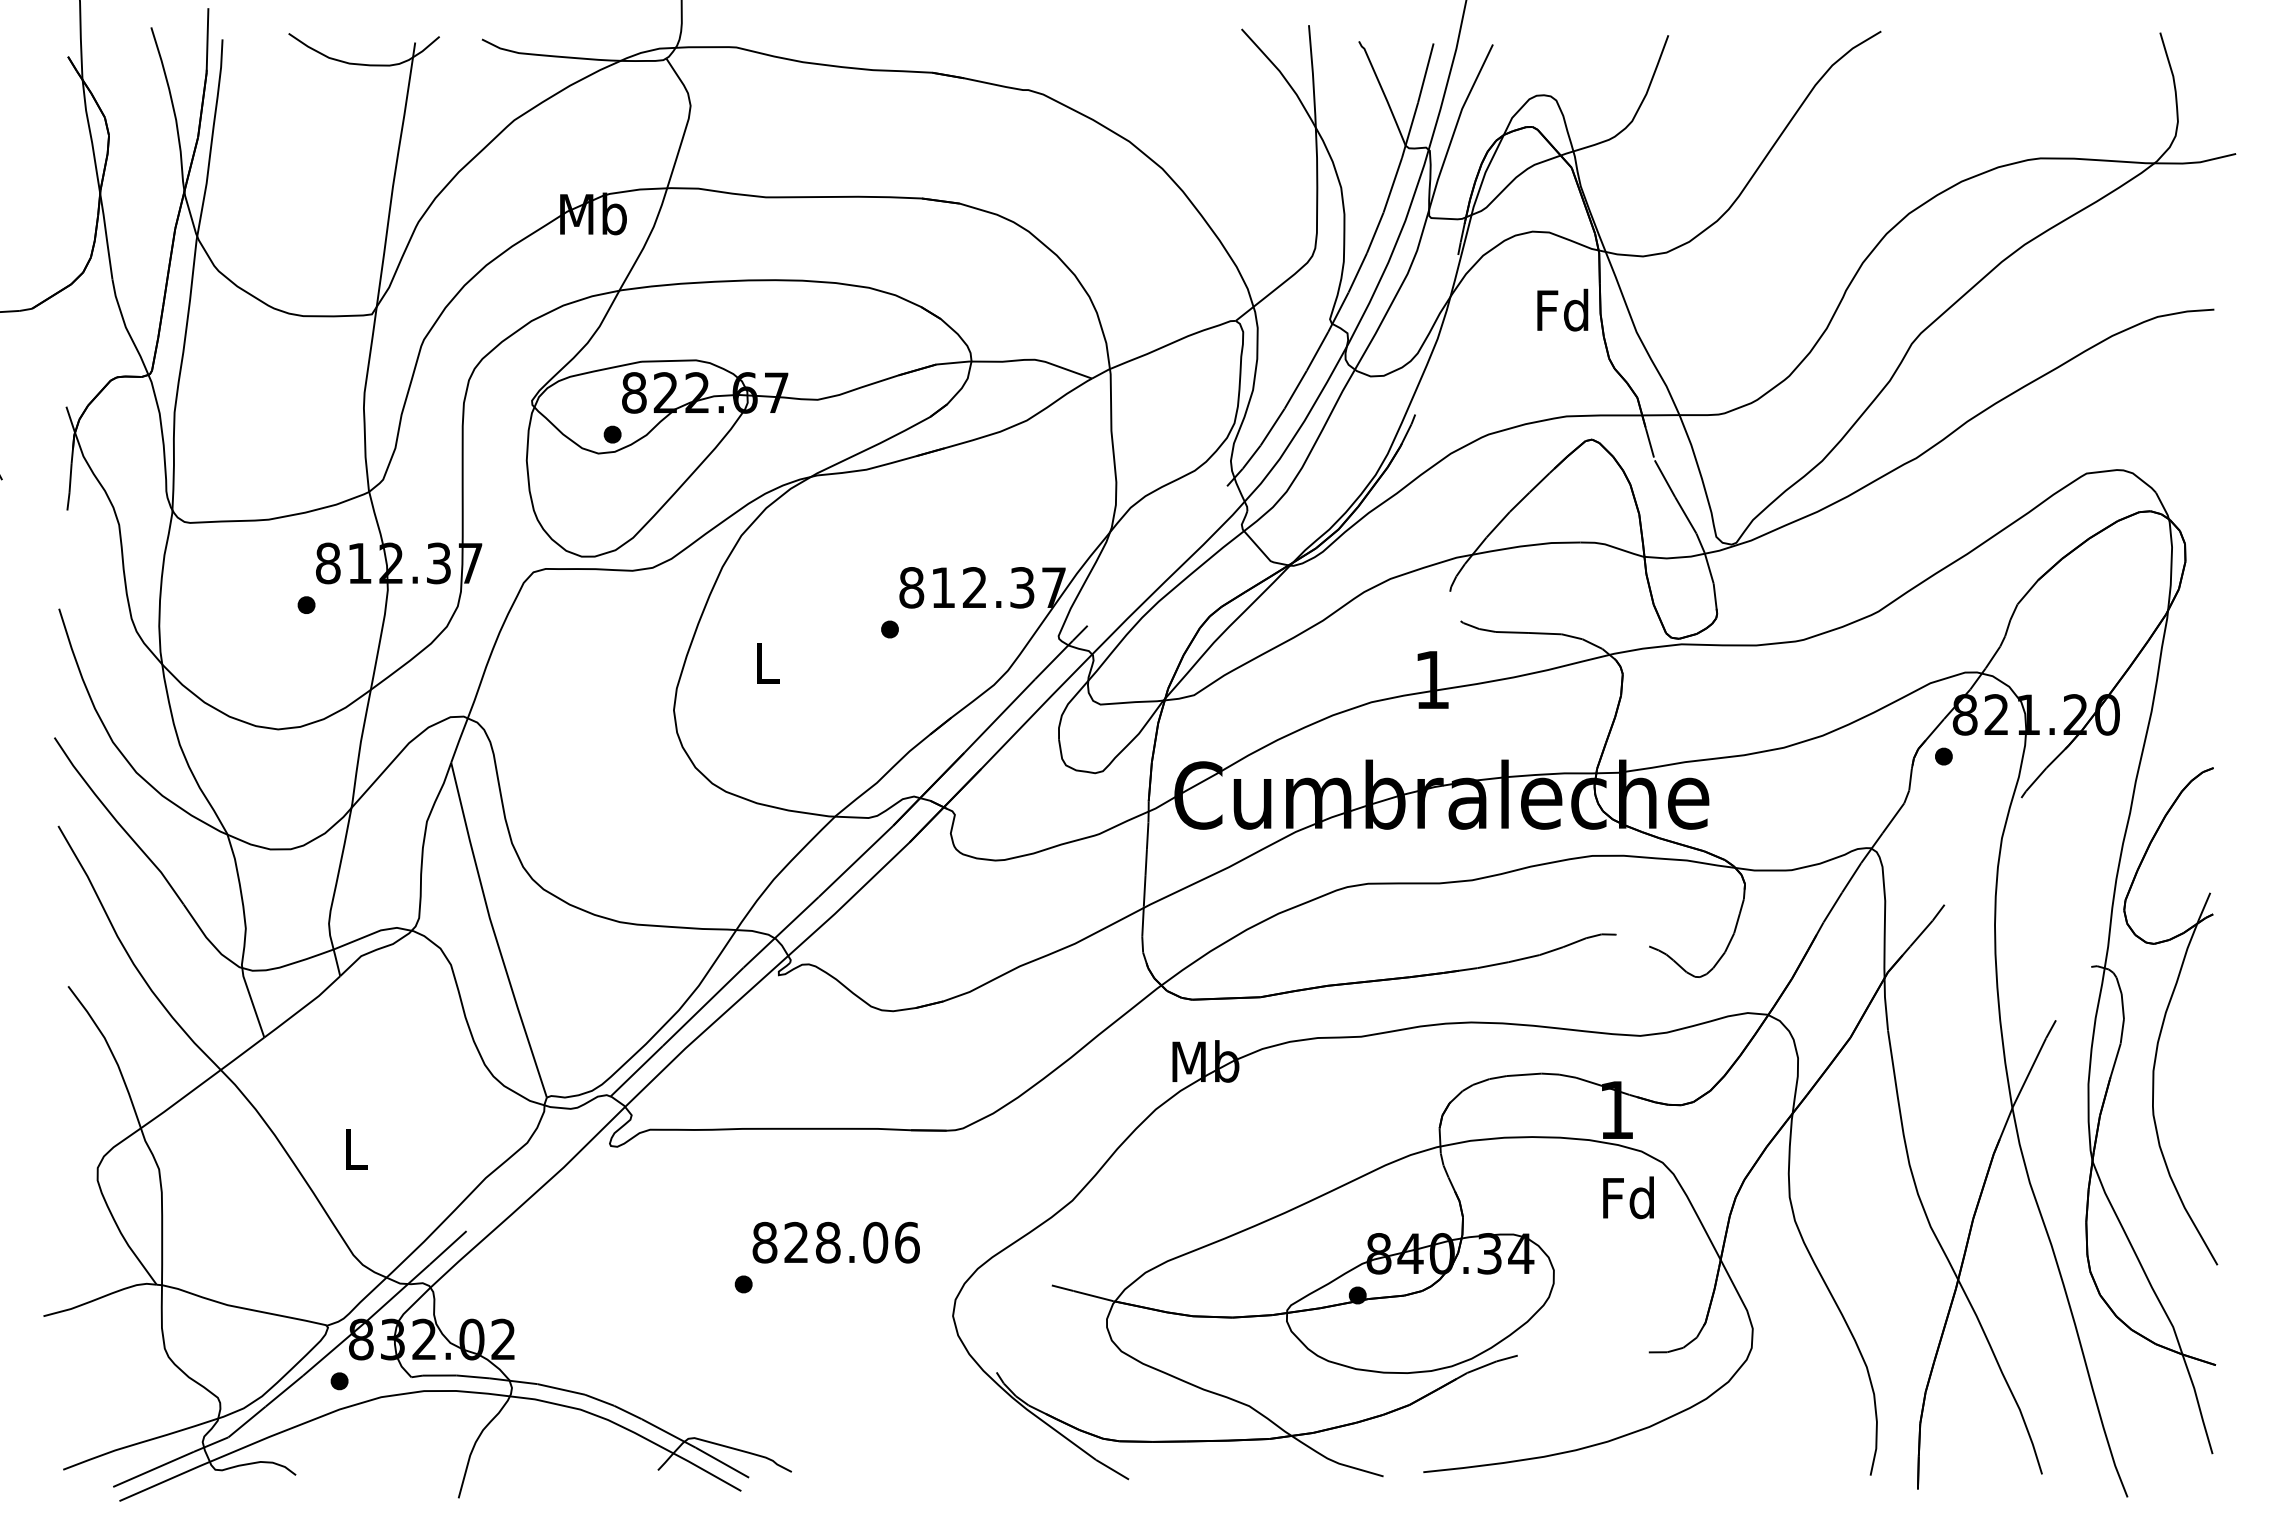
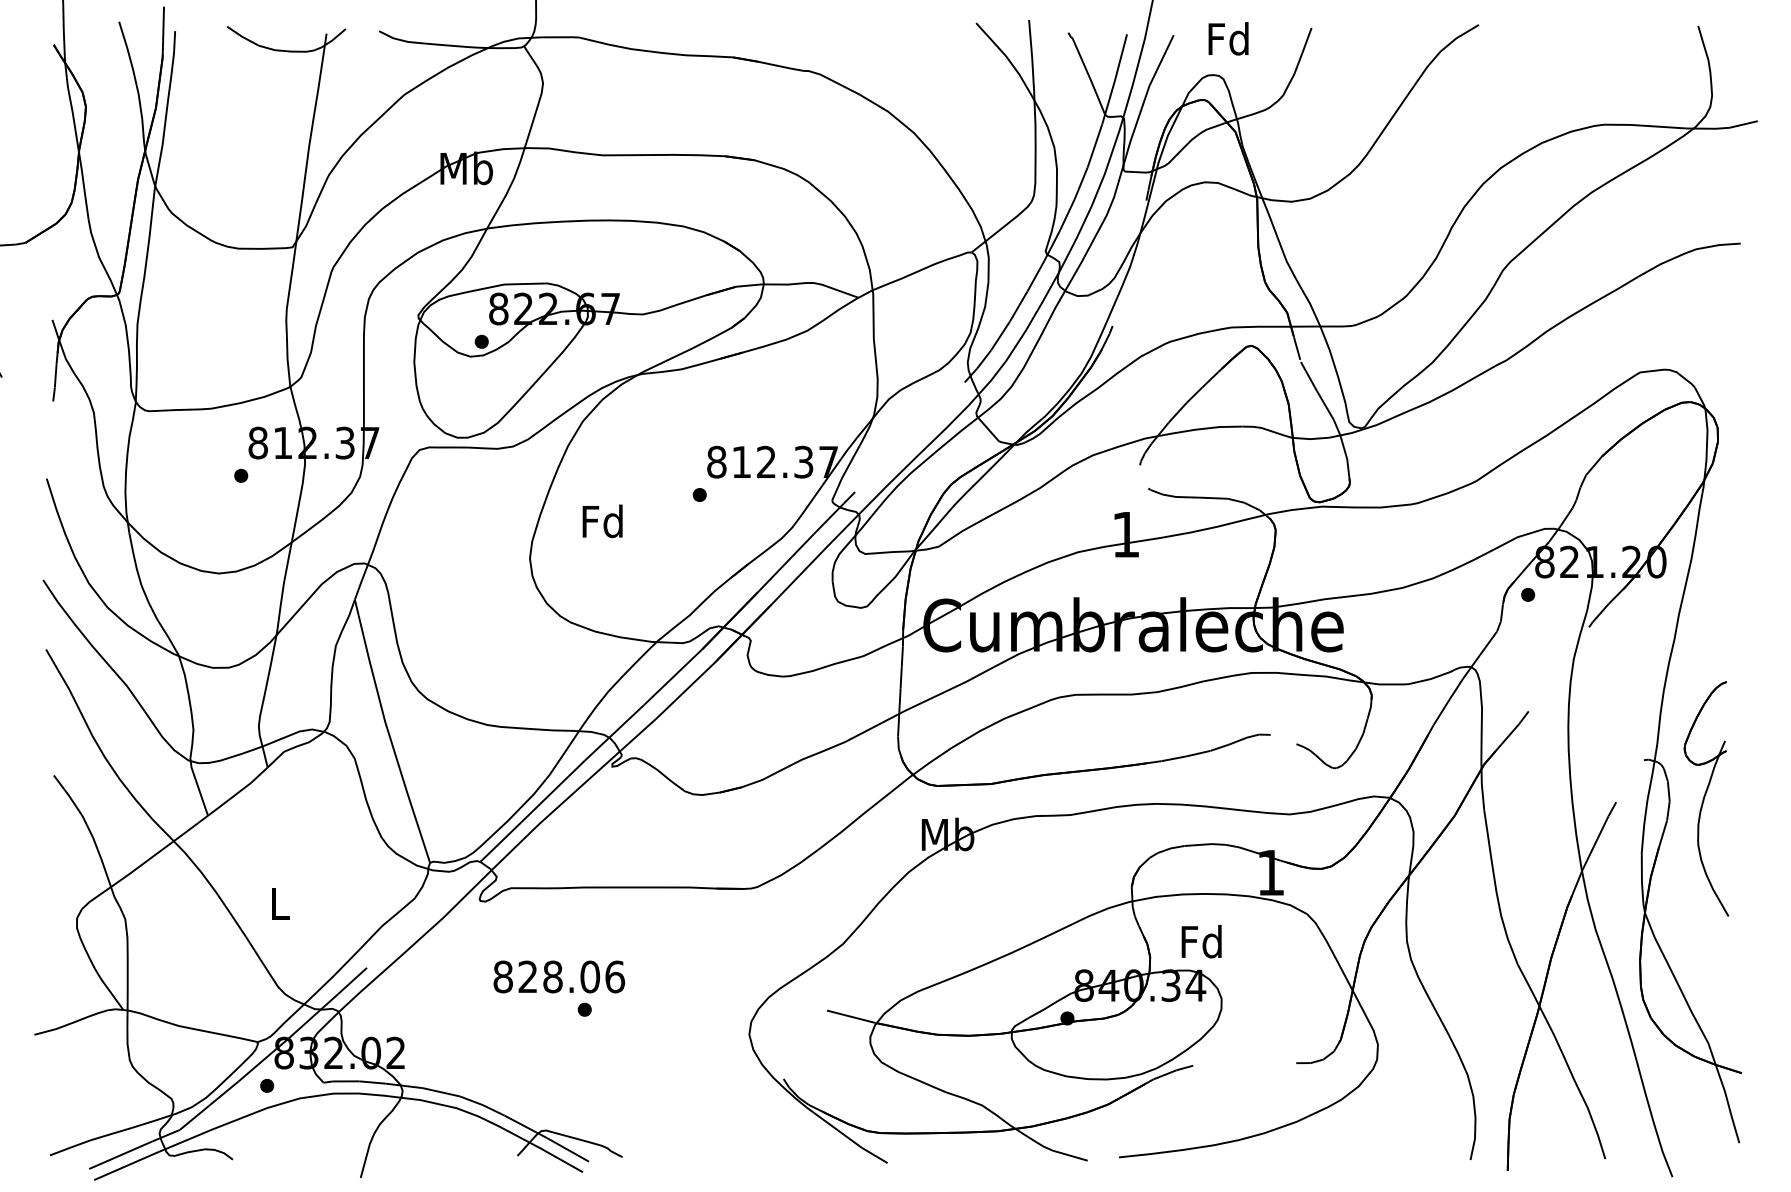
text: (1562, 309) -> (1228, 38), moved
text: (766, 662) -> (602, 520), L -> Fd
part: (2170, 1016) -> (1706, 799), size x0.6
text: (1628, 1197) -> (1201, 941), moved
text: (835, 1242) -> (558, 976), moved

